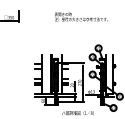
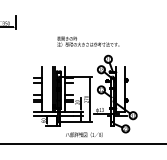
text: (81, 16) -> (88, 41), moved

